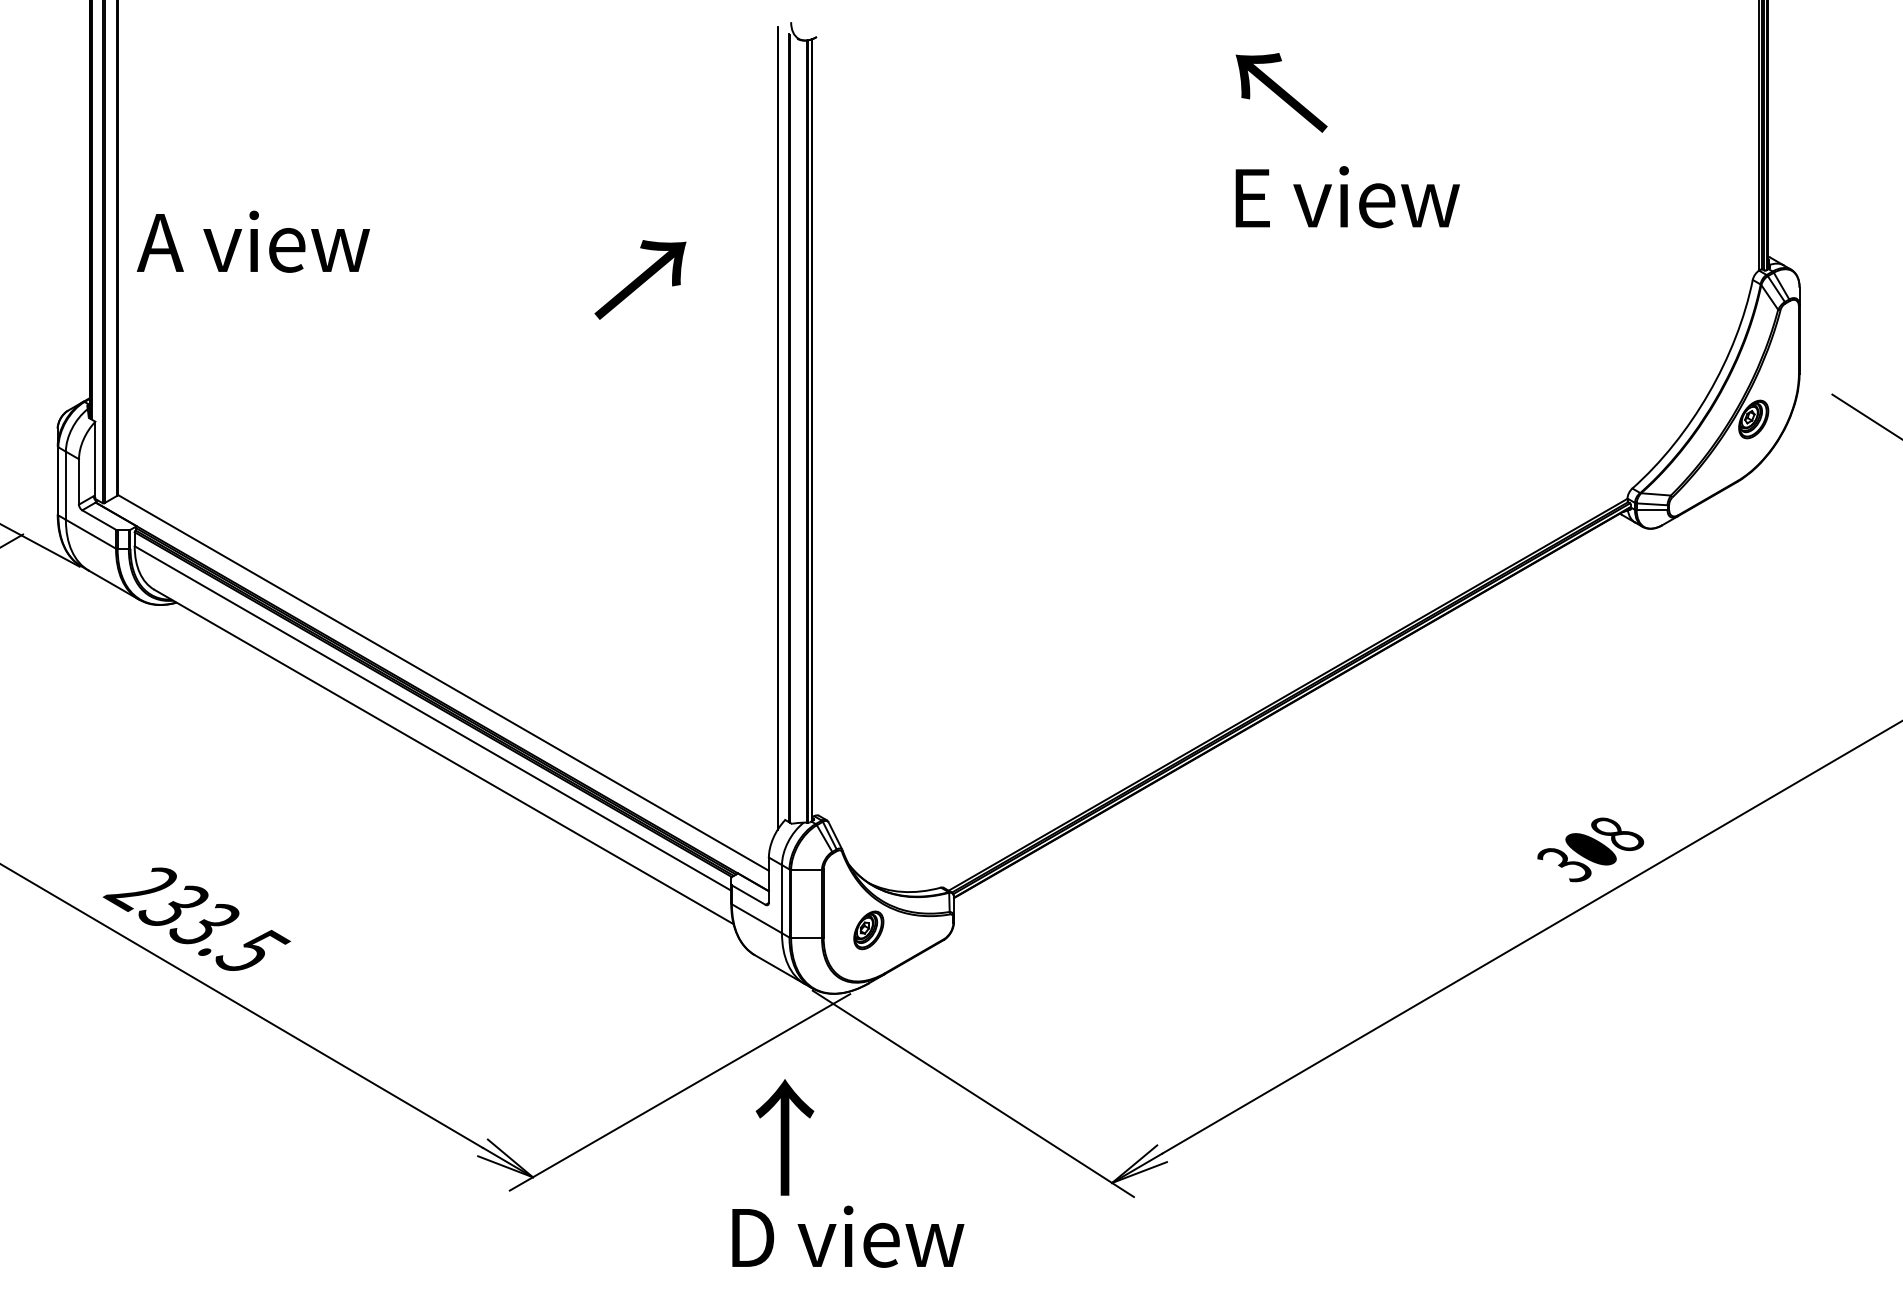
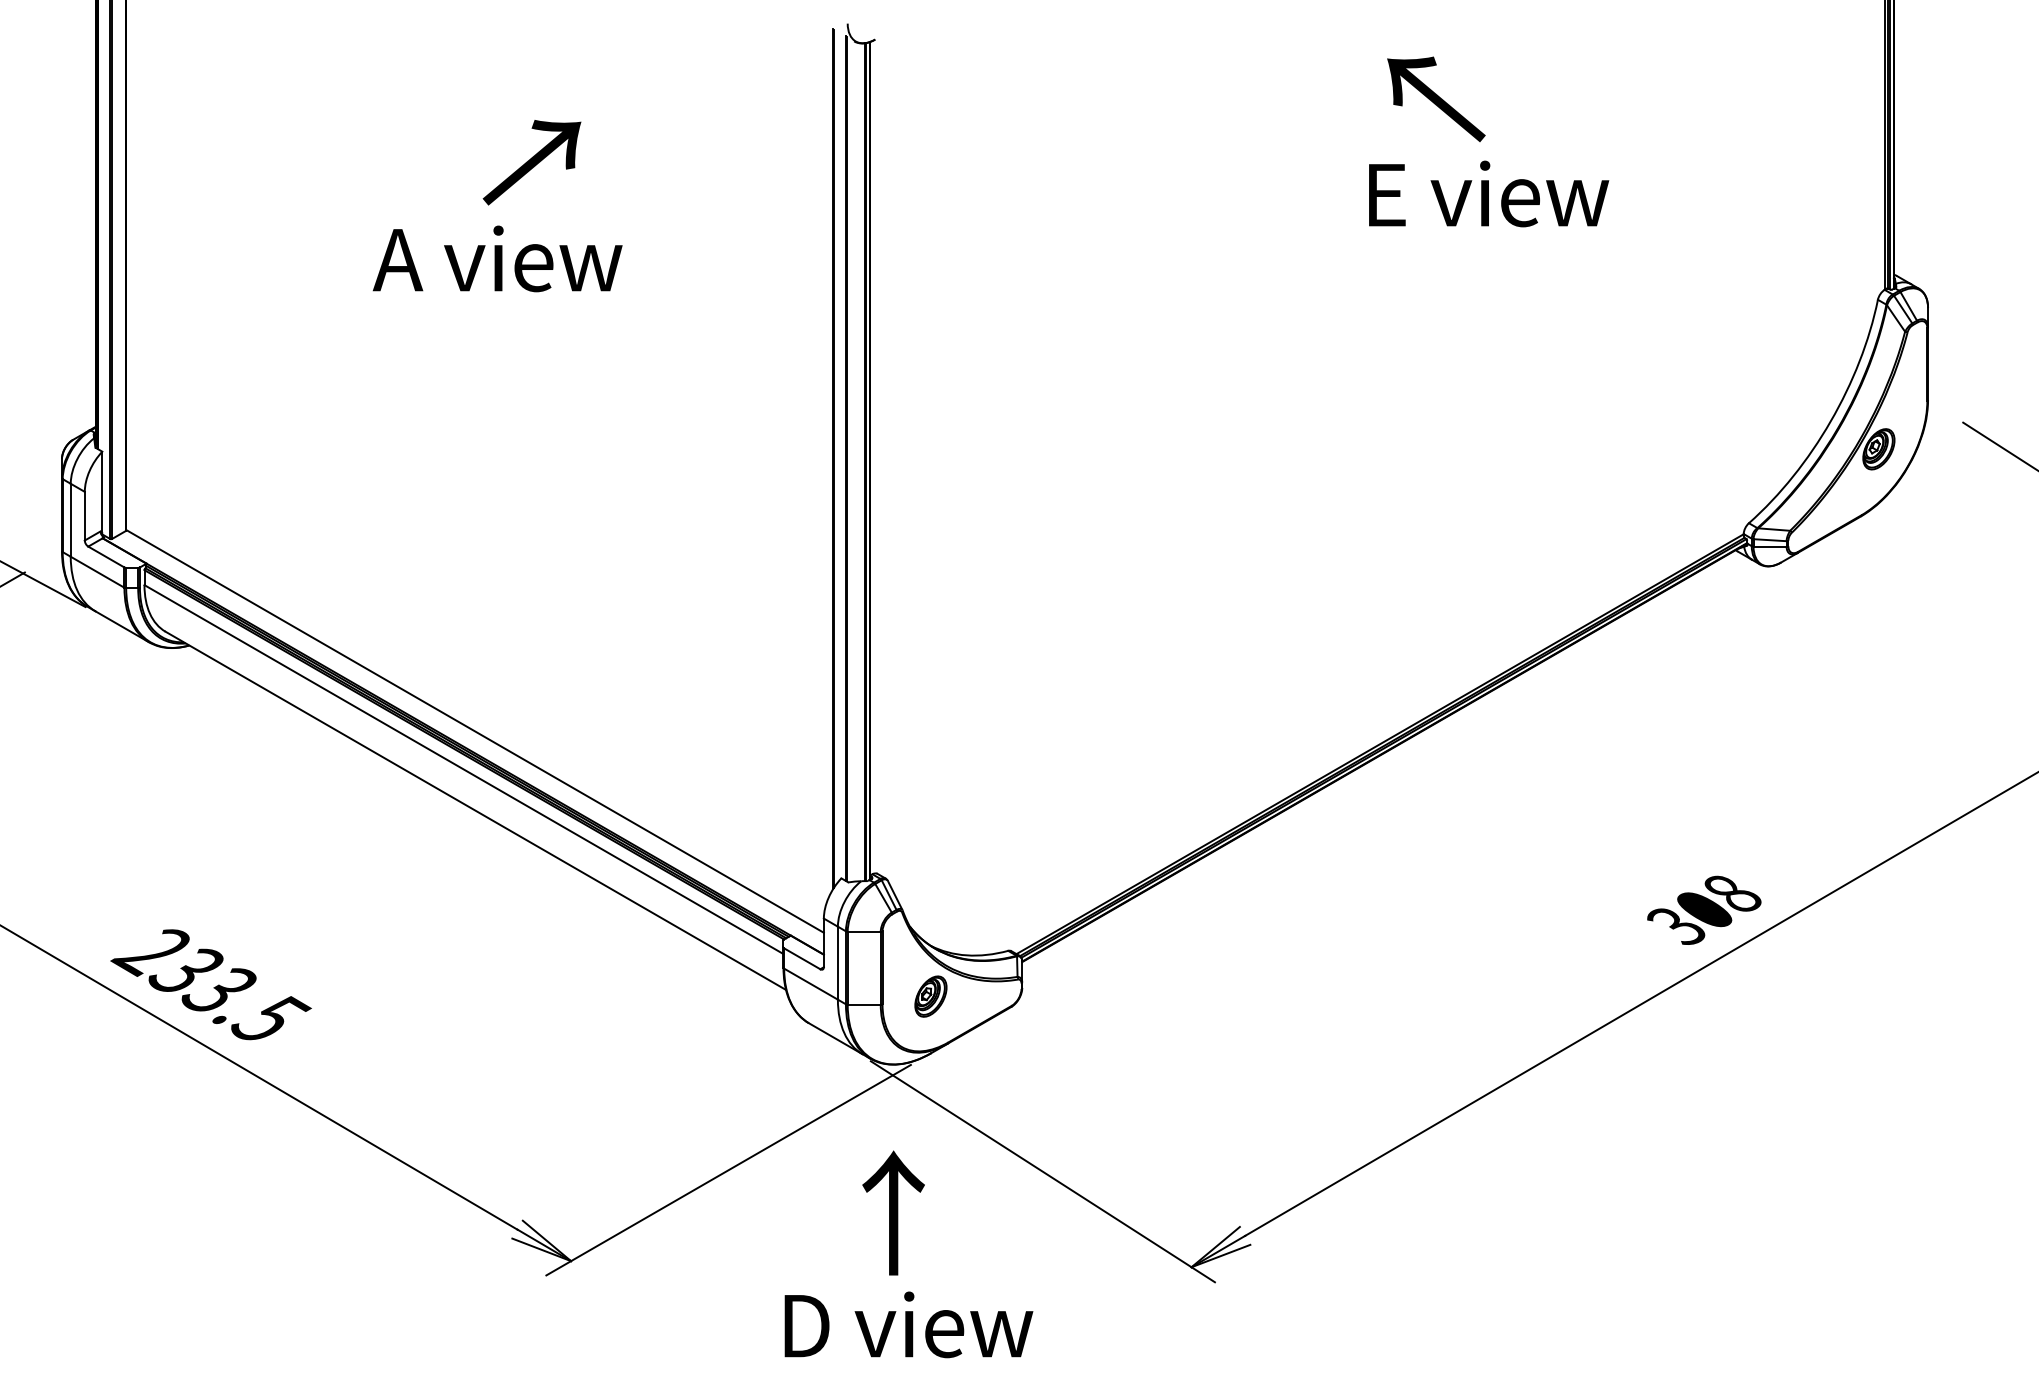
text: (1281, 92) -> (1436, 99), moved
text: (1347, 197) -> (1488, 194), moved
text: (252, 241) -> (496, 258), moved
text: (640, 279) -> (532, 162), moved
text: (784, 1137) -> (893, 1213), moved

